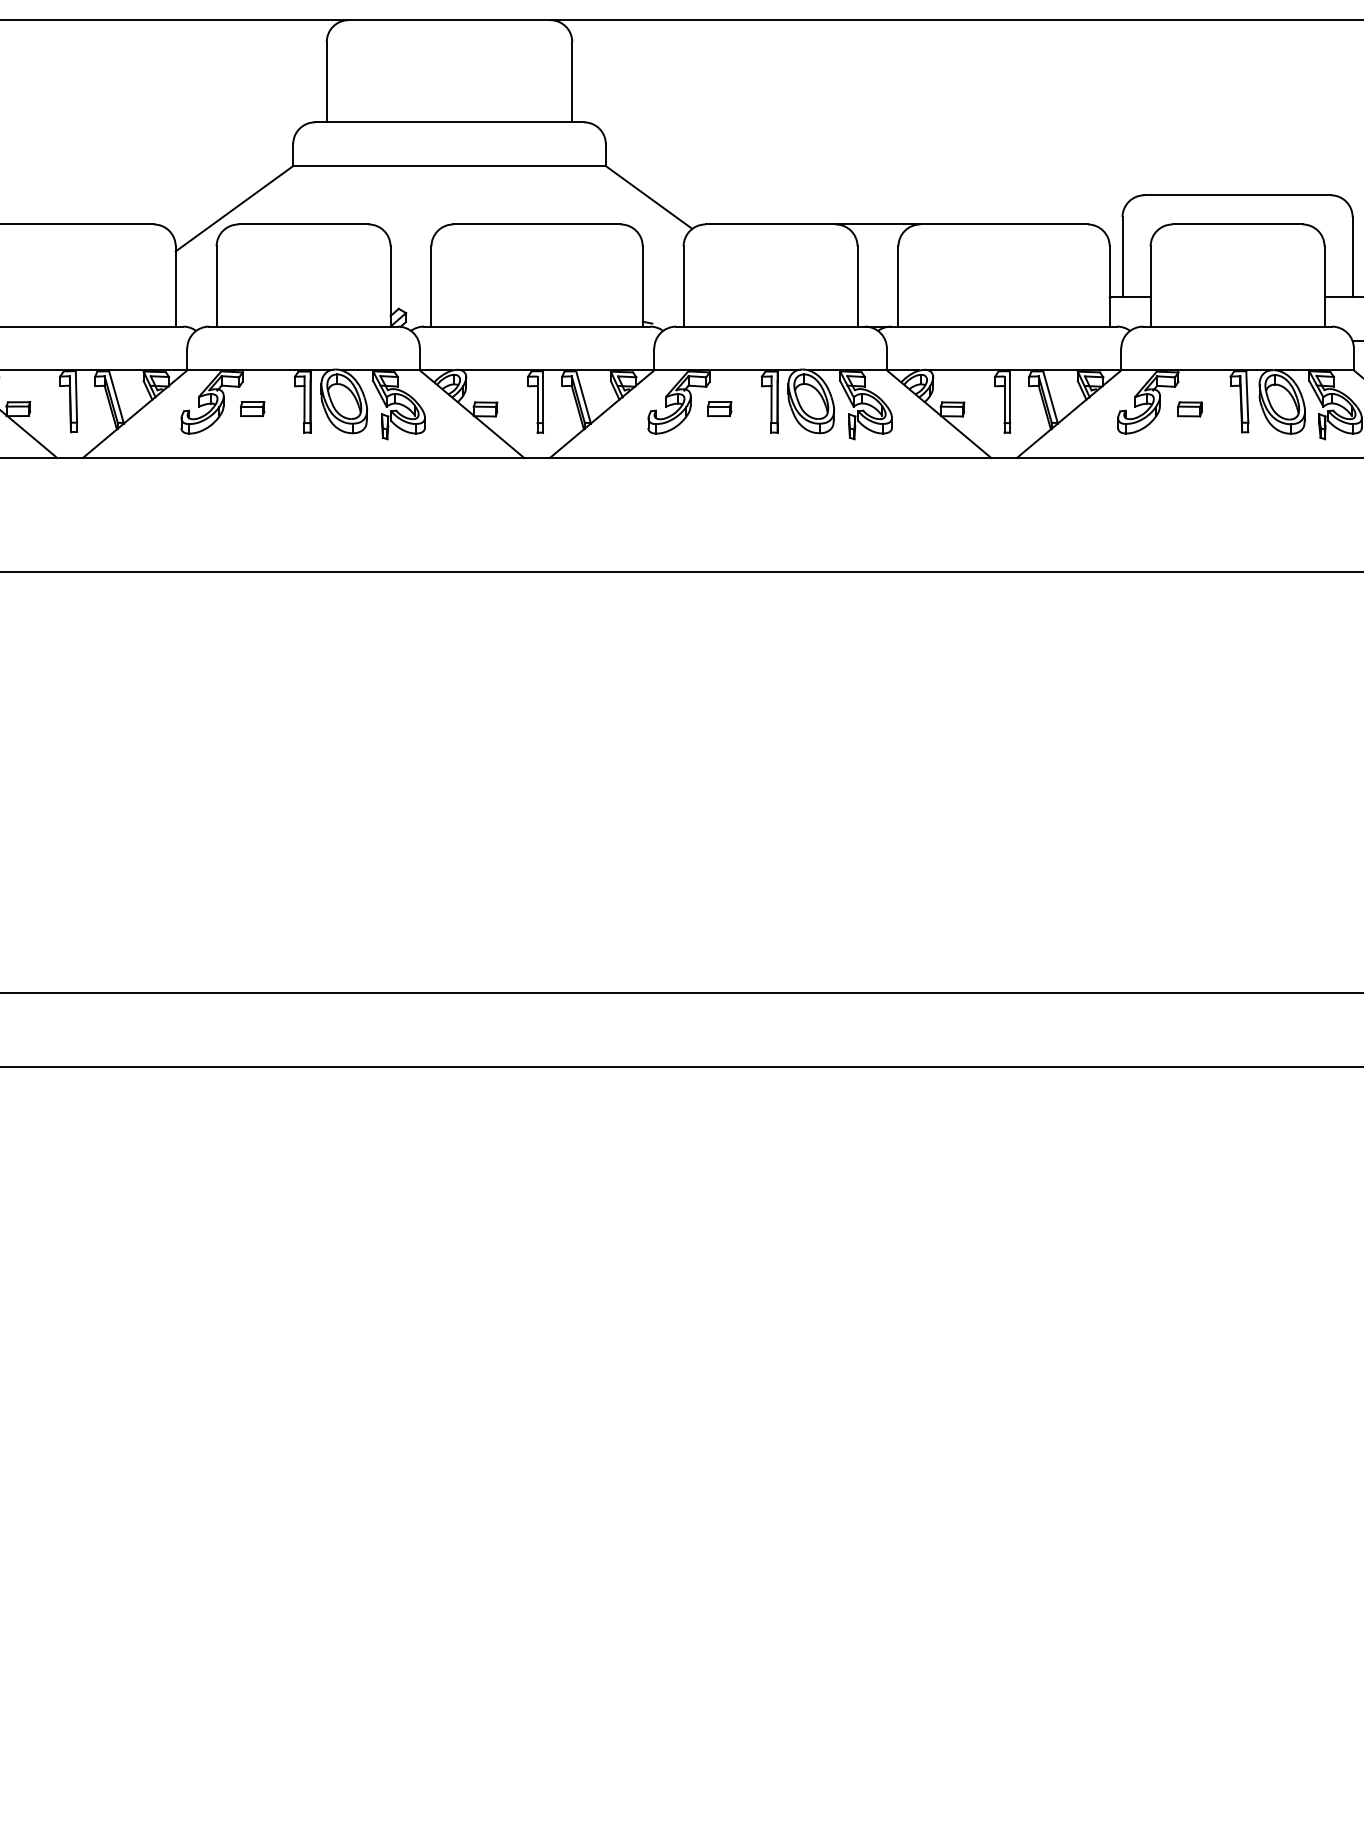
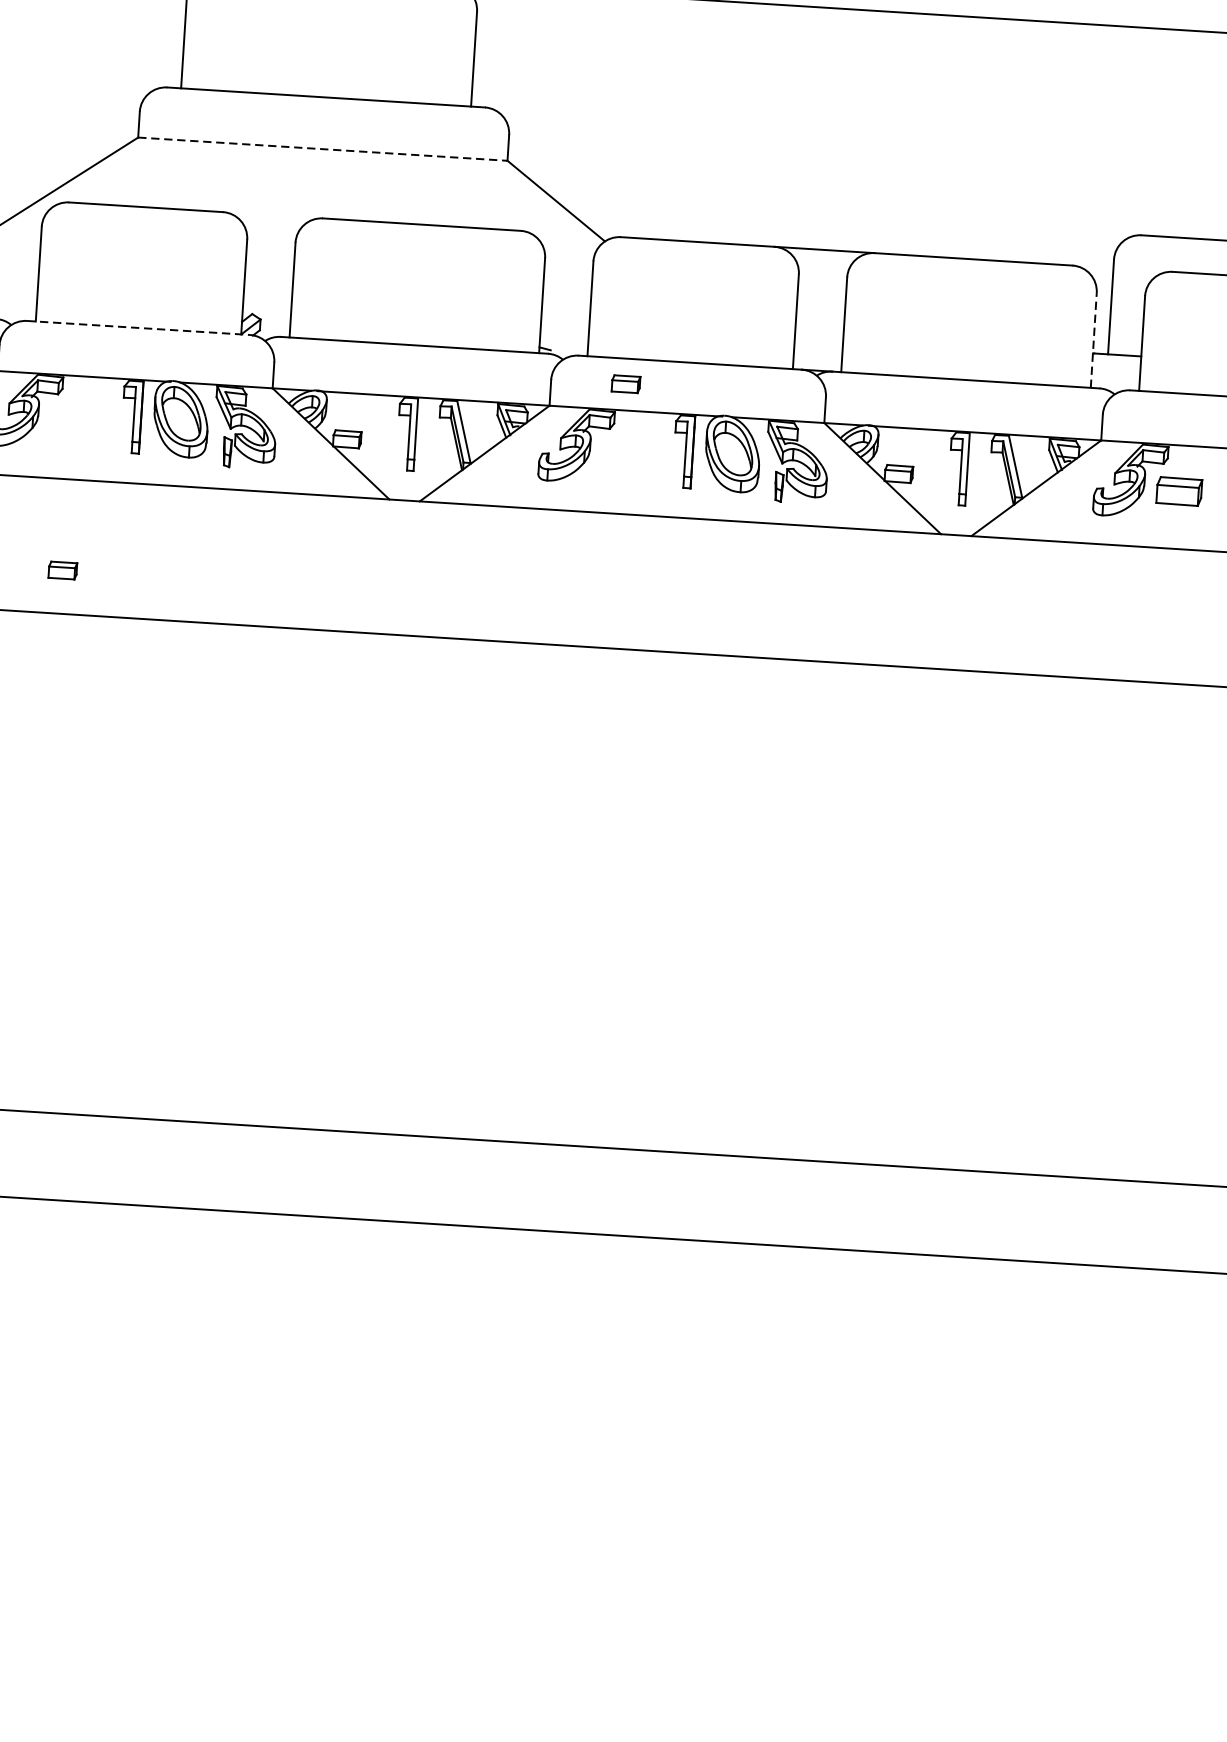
line: (450, 166) -> (323, 149), solid -> dashed
line: (1109, 286) -> (1093, 340), solid -> dashed
line: (304, 326) -> (139, 327), solid -> dashed
part: (252, 409) -> (62, 570), moved
part: (719, 409) -> (625, 384), moved
part: (1189, 409) -> (1178, 491), size x1.6

